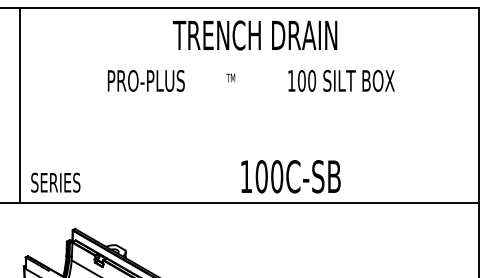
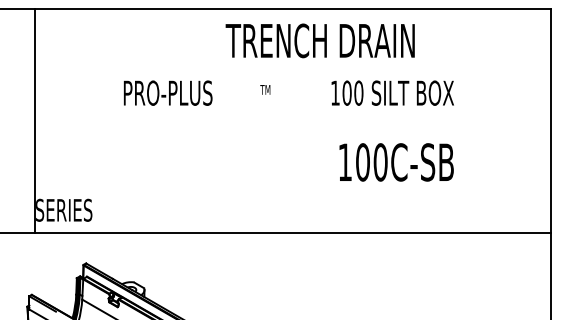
text: (254, 35) -> (319, 40), moved
line: (19, 105) -> (35, 121), moved
text: (290, 176) -> (396, 162), moved

